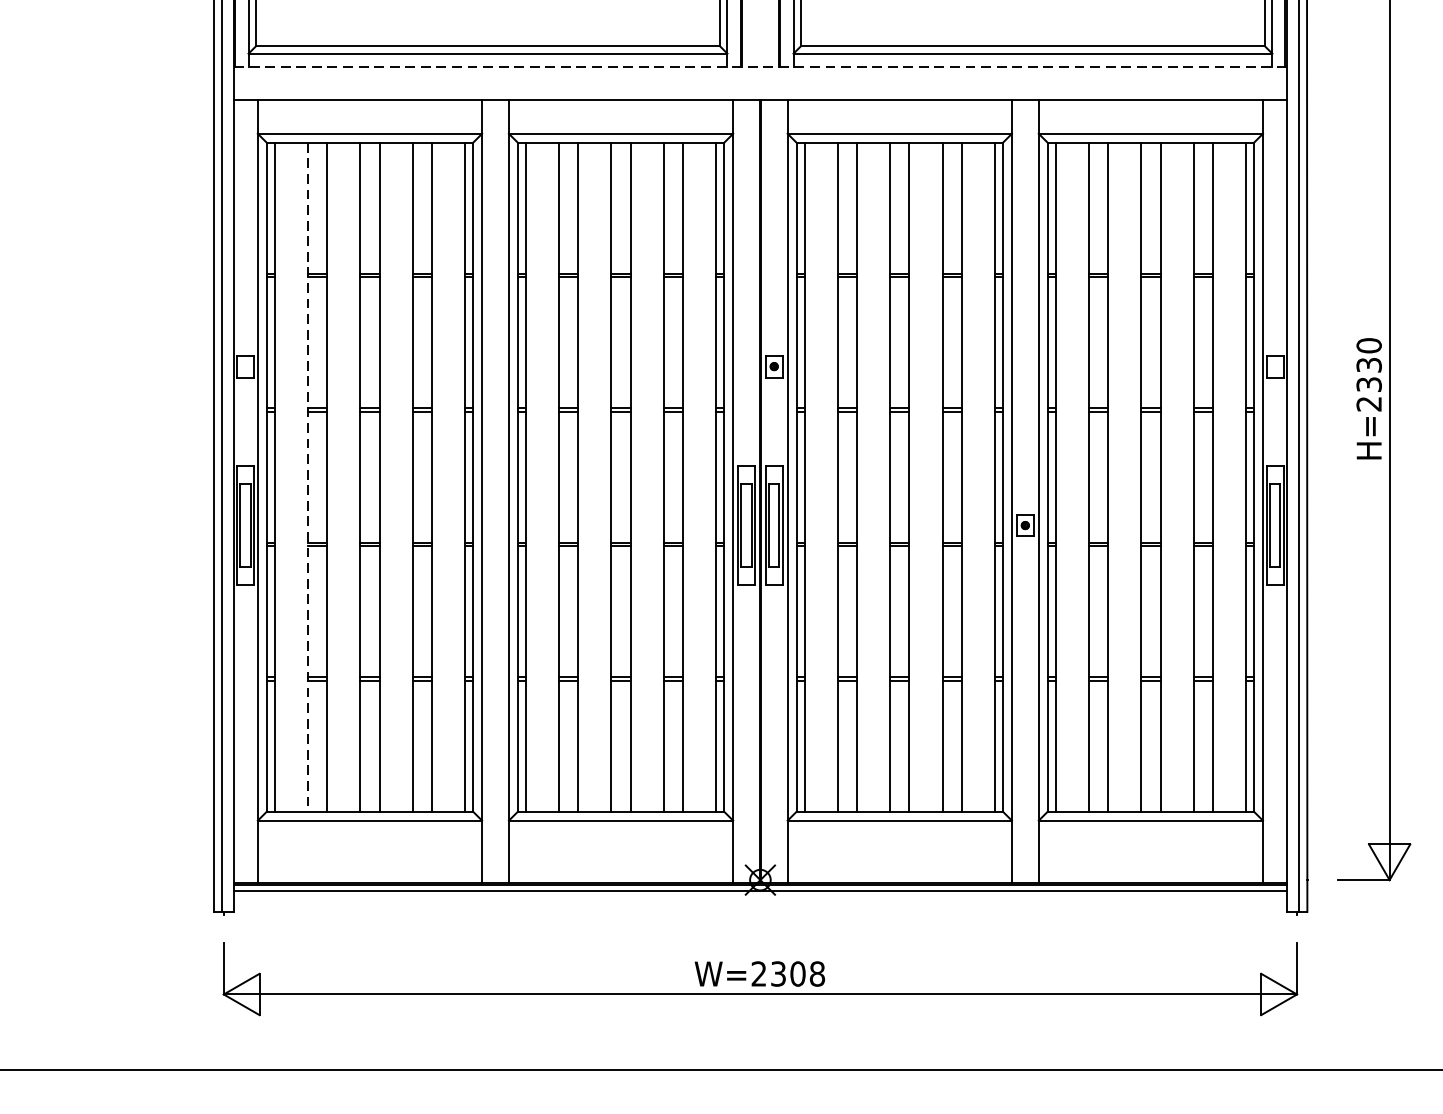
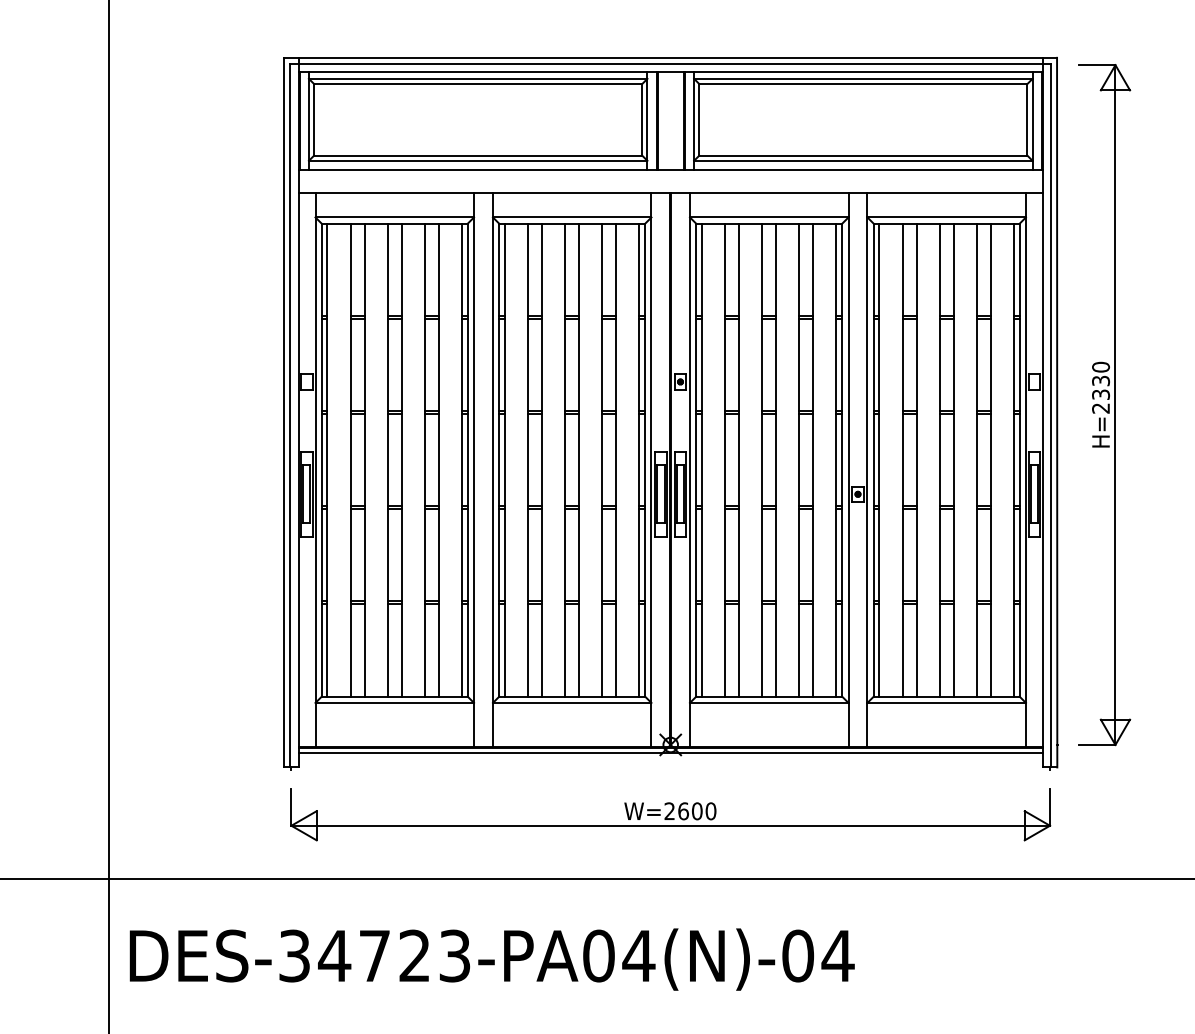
line: (761, 67) -> (671, 170), dashed -> solid
line: (307, 477) -> (350, 460), dashed -> solid
text: (798, 974) -> (697, 811), W=2308 -> W=2600

